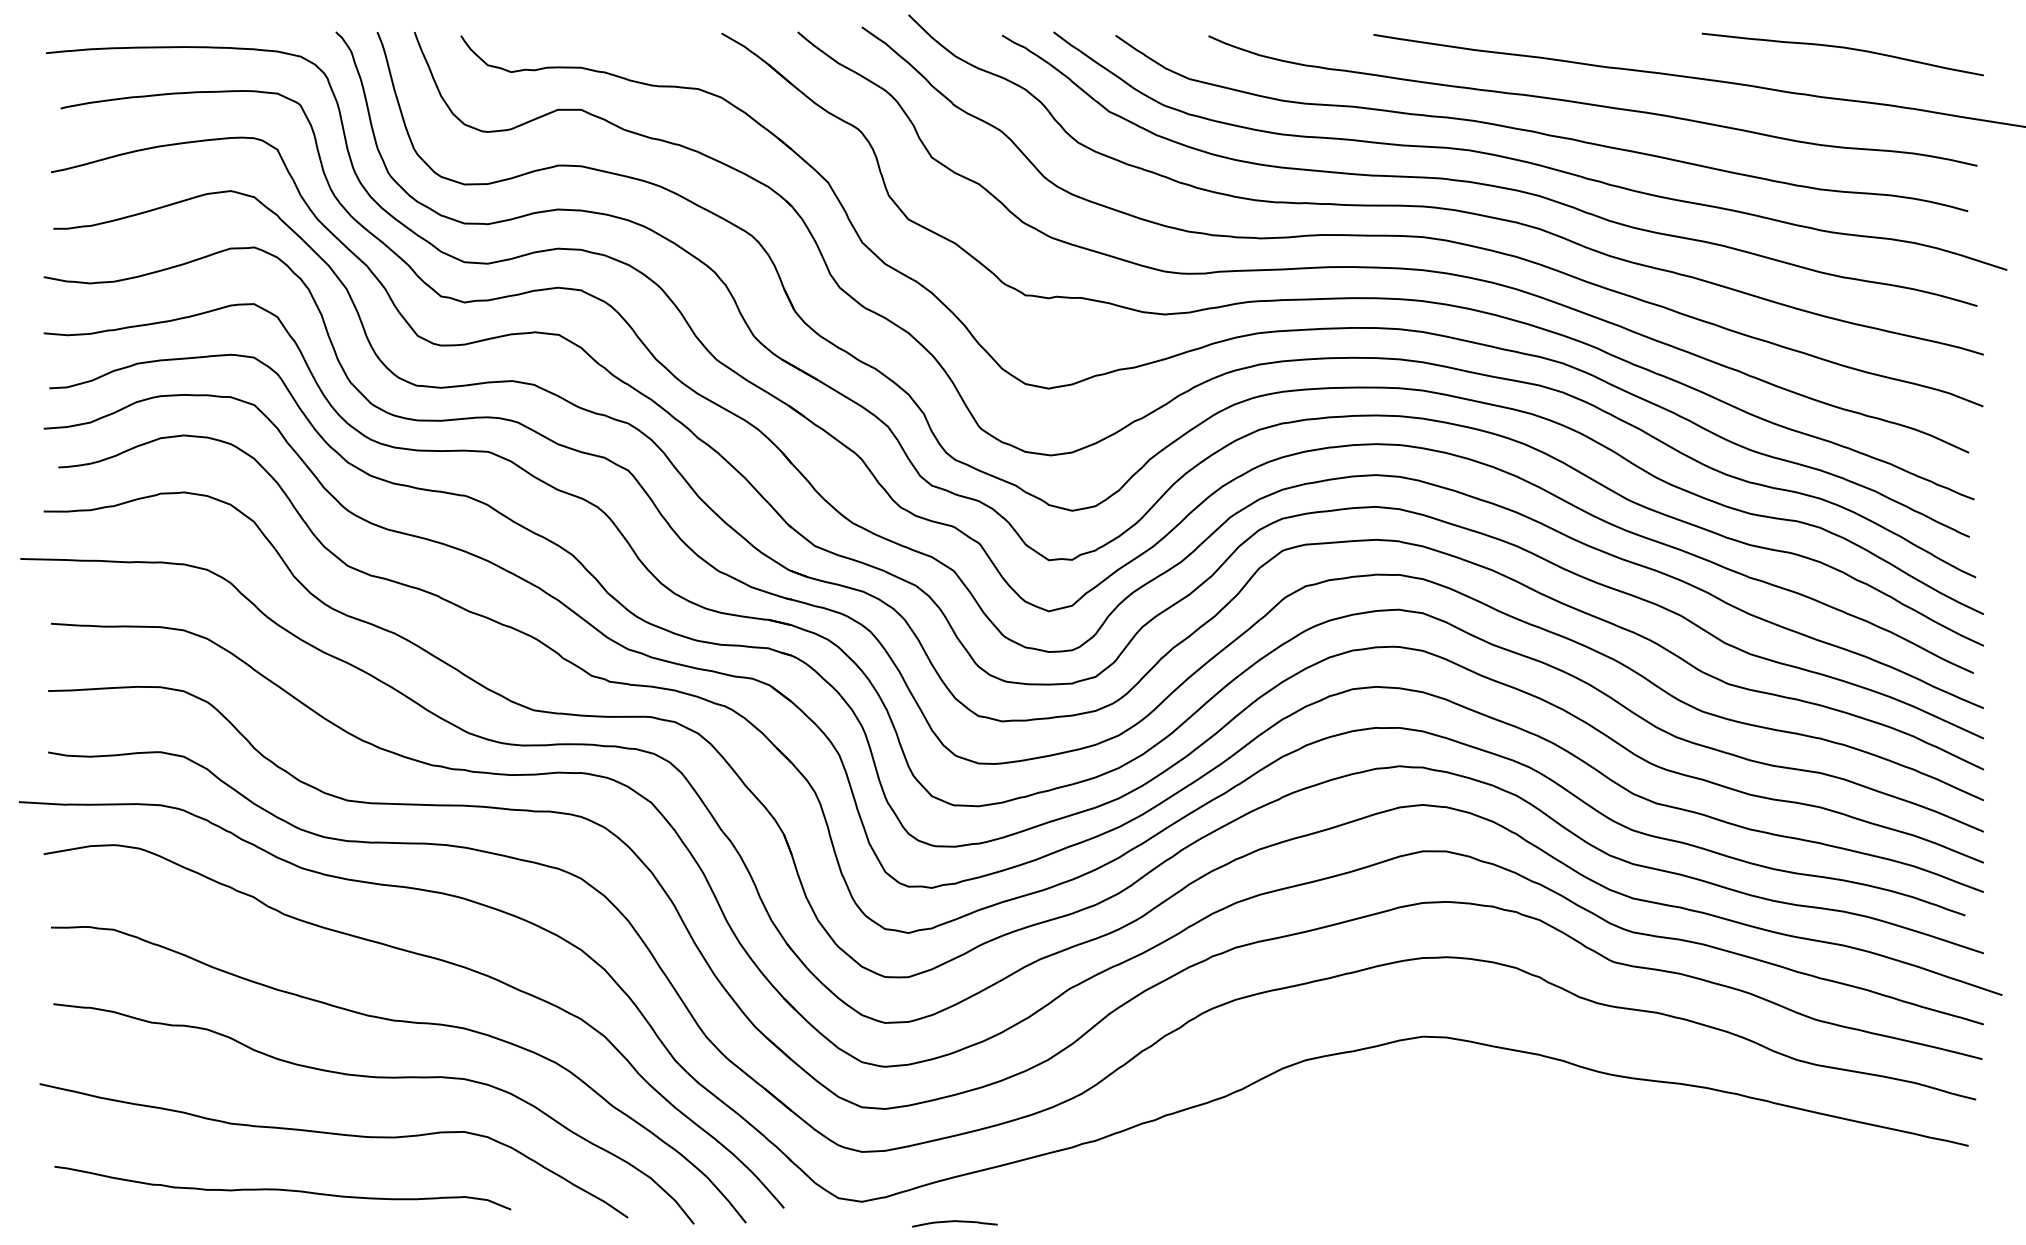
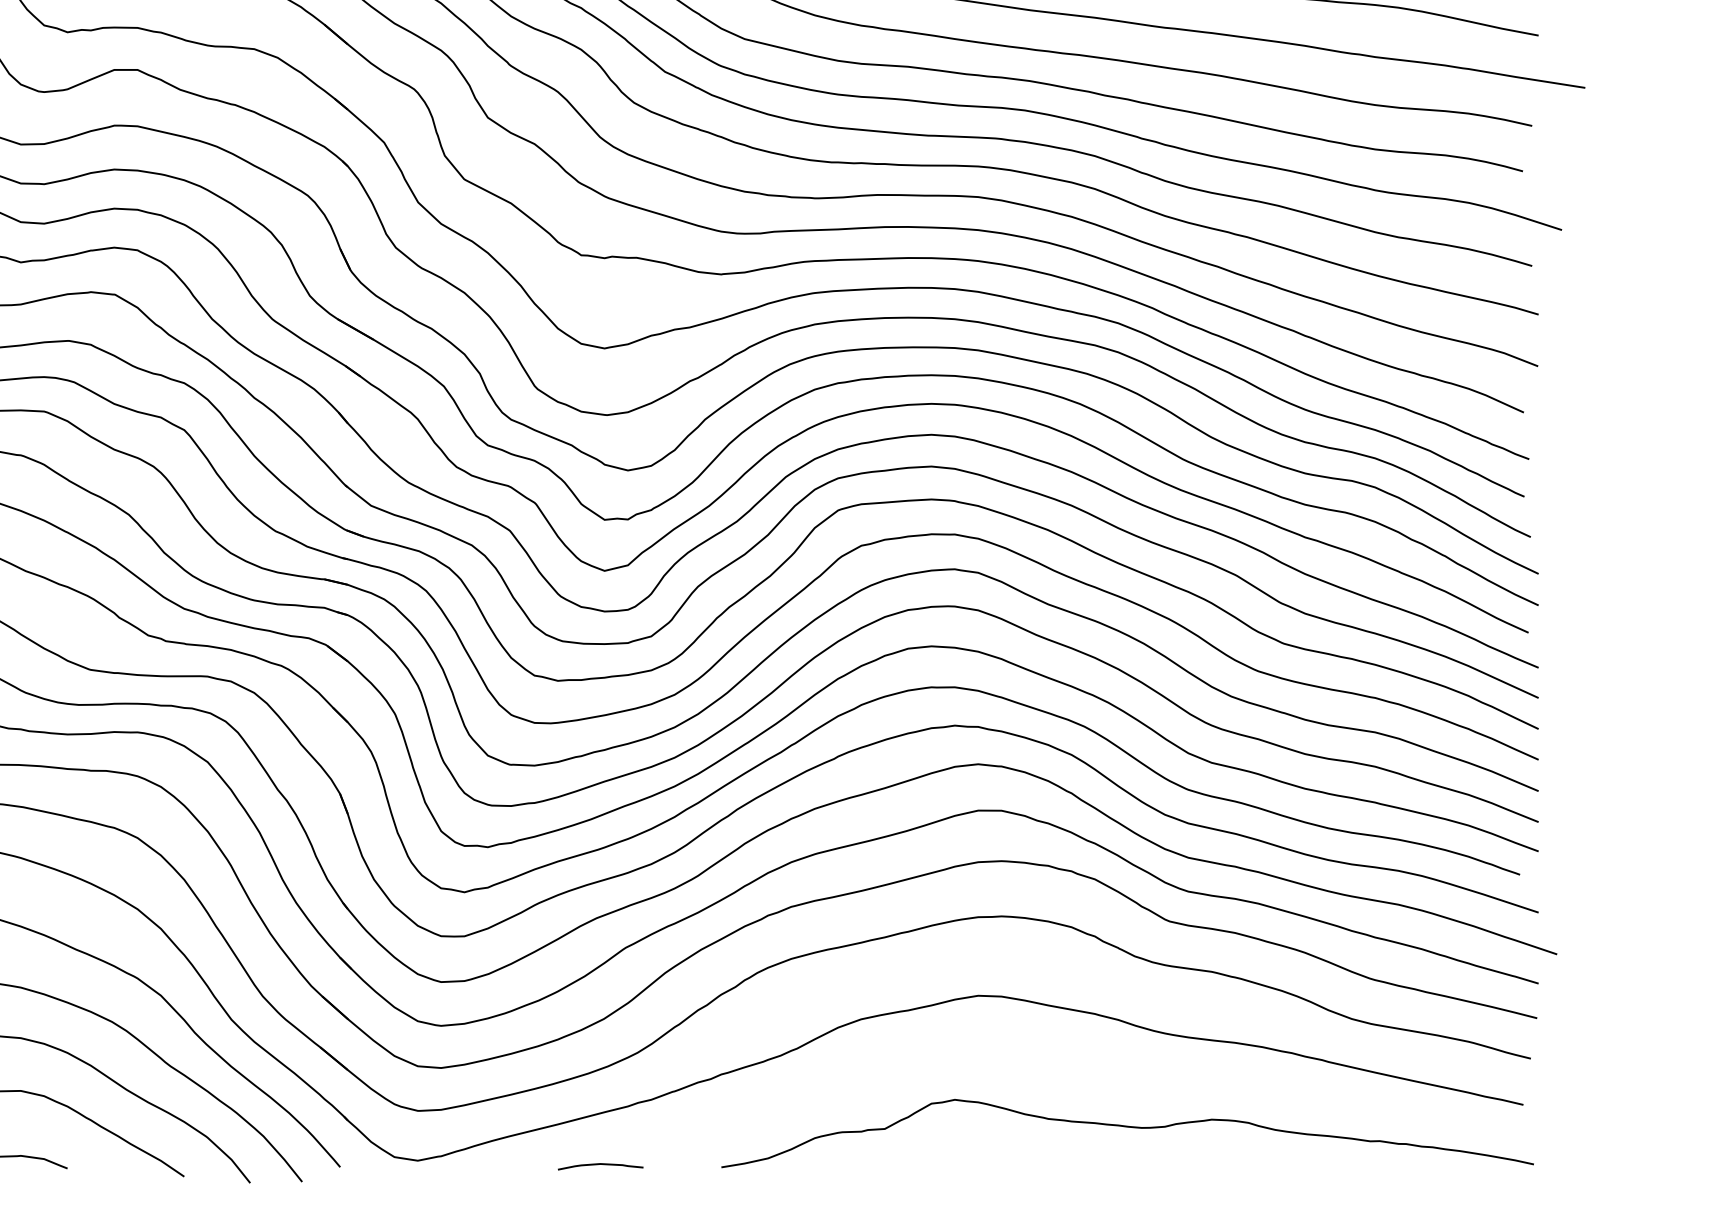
curve: (1572, 1168) -> (1127, 1127), added
curve: (953, 1222) -> (599, 1165), moved

